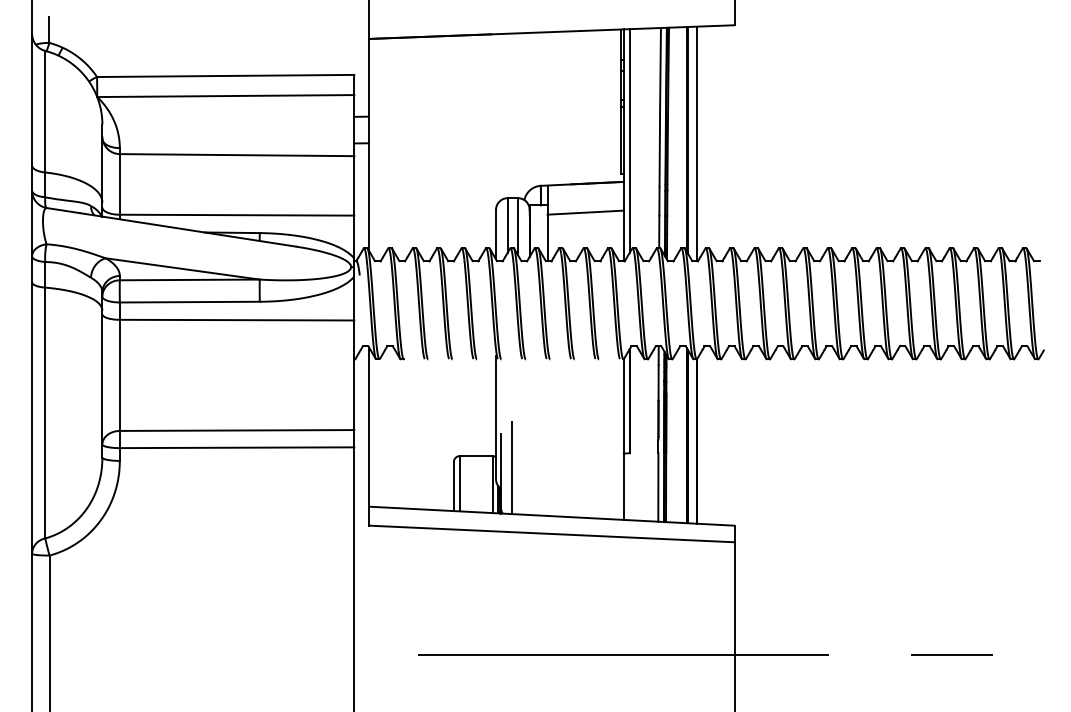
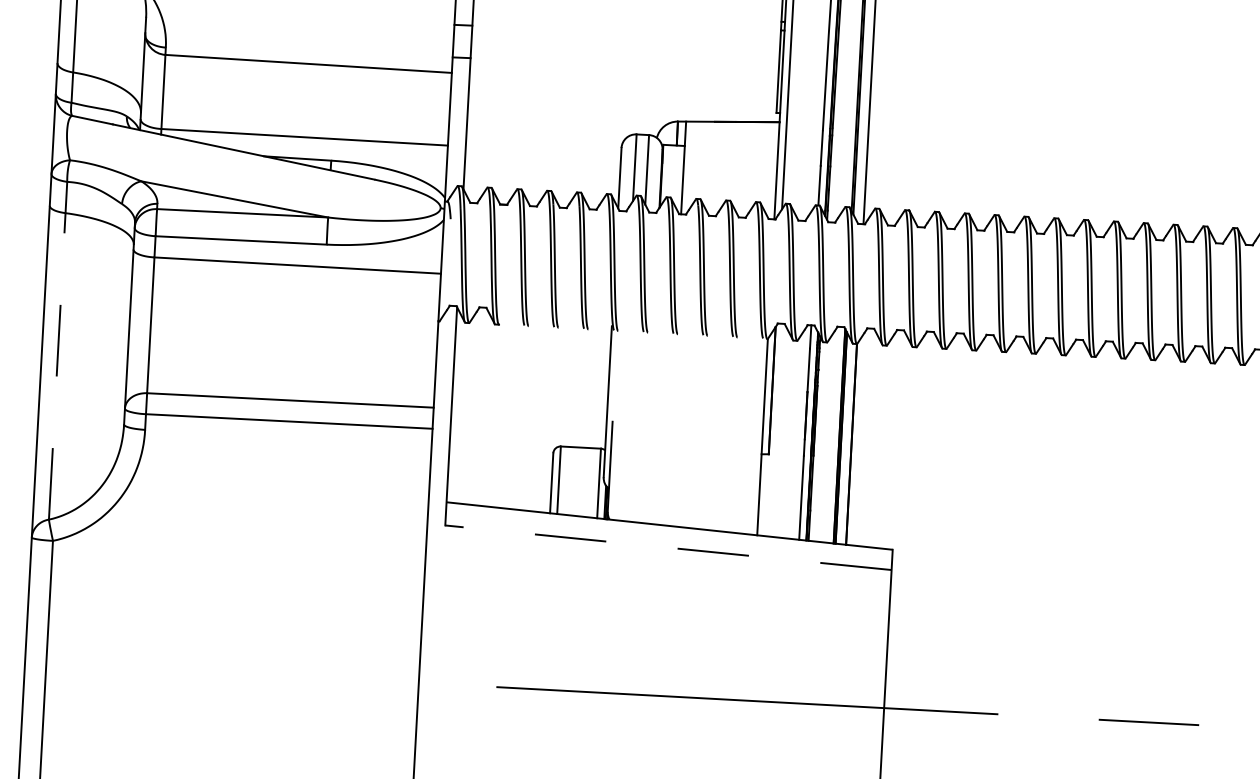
line: (585, 212) -> (730, 157), removed
line: (45, 399) -> (58, 349), solid -> dashed
line: (512, 467) -> (624, 463), removed
line: (551, 533) -> (667, 547), solid -> dashed

